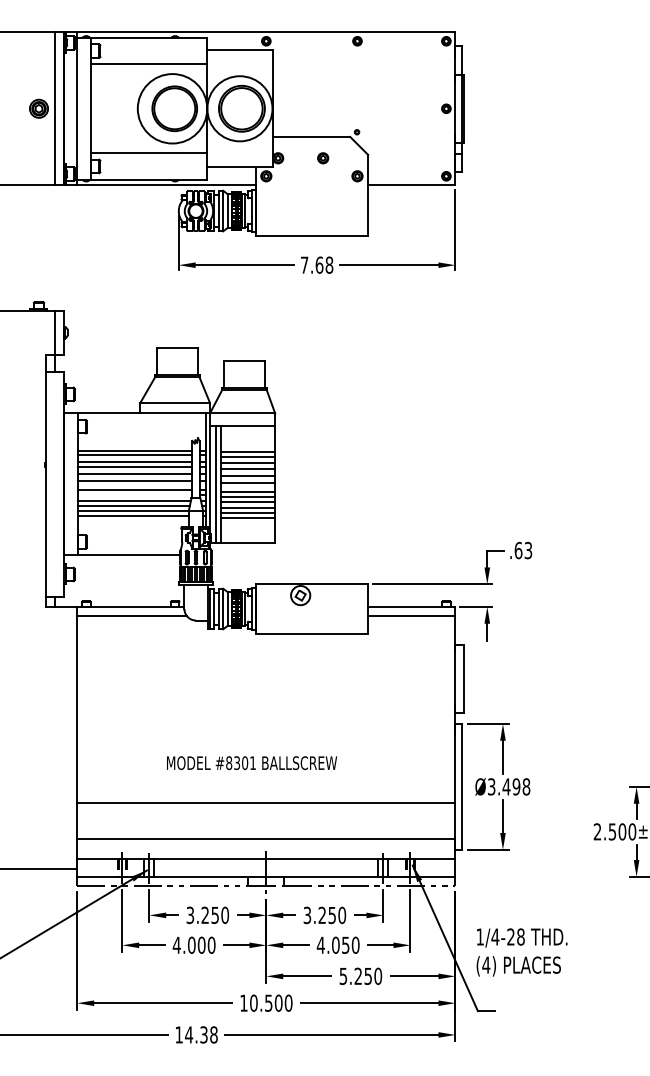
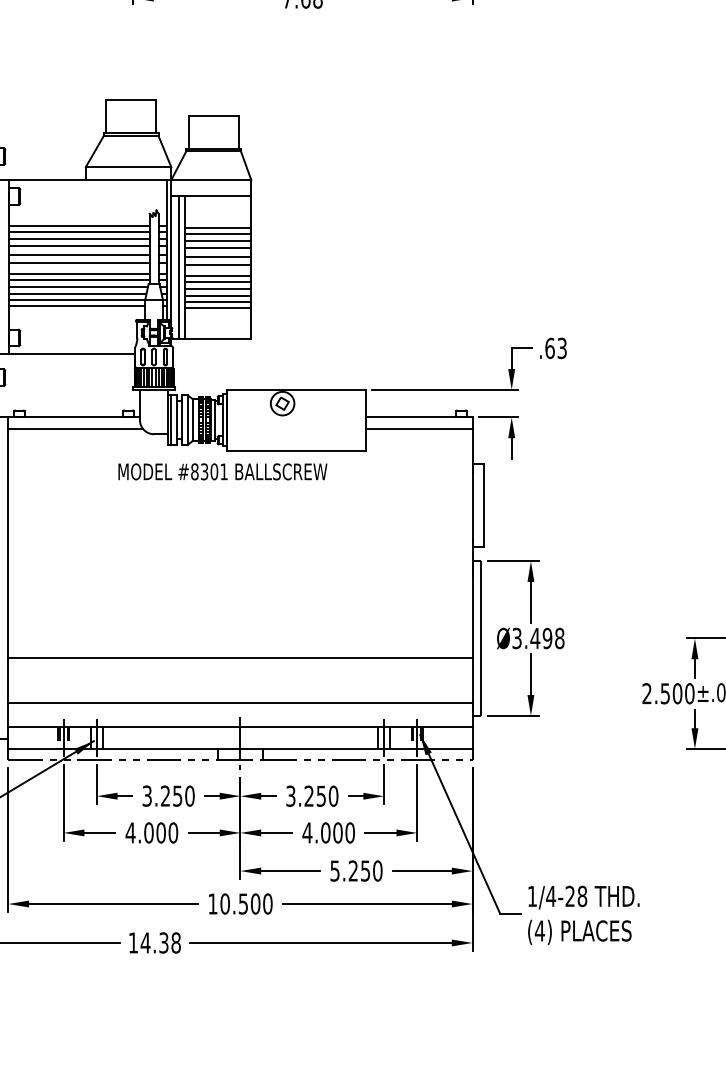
line: (134, 495) -> (78, 280), added
text: (252, 763) -> (223, 472), moved
text: (345, 944) -> (337, 831), 4.050 -> 4.000
text: (521, 952) -> (583, 915), moved

